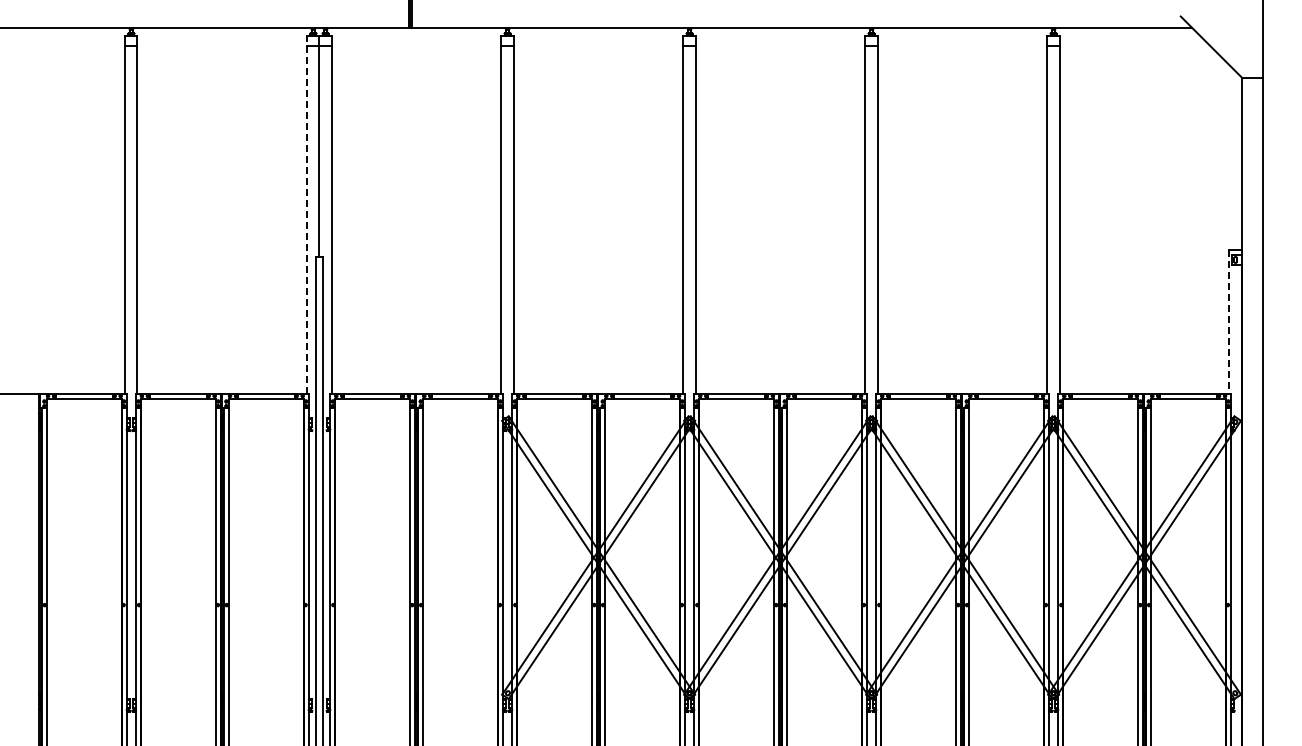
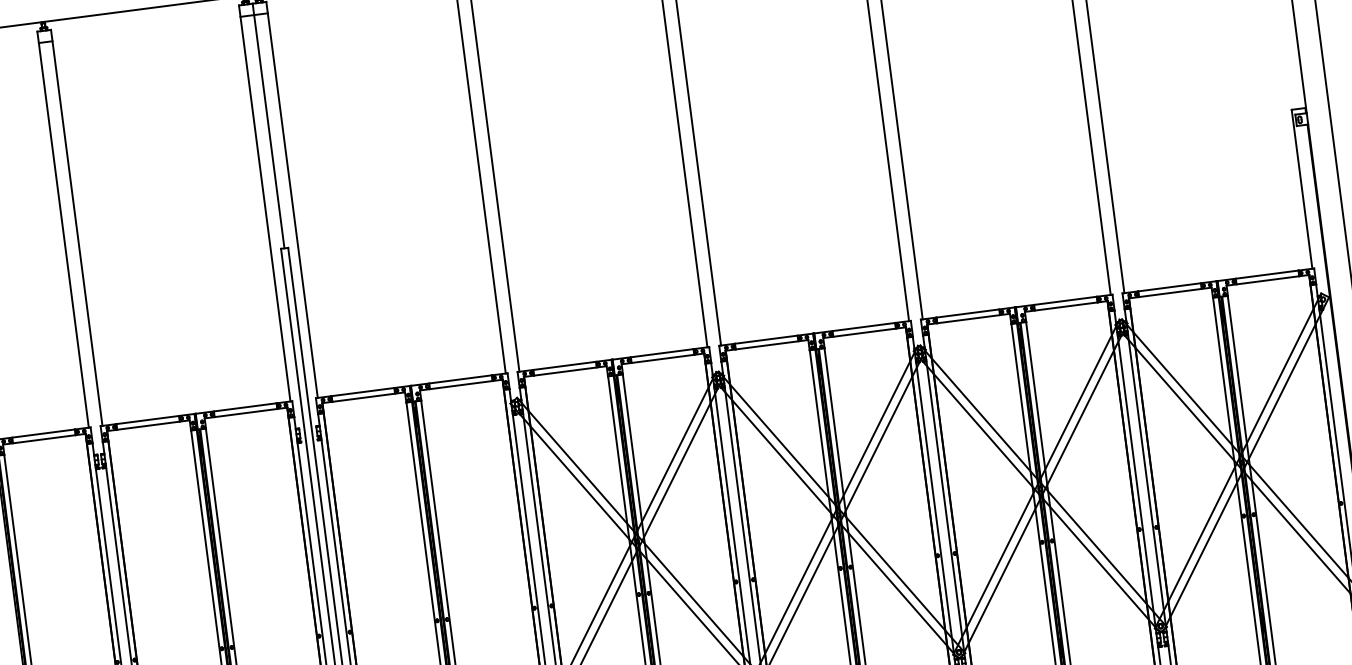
line: (307, 214) -> (265, 203), dashed -> solid
line: (1229, 321) -> (1302, 188), dashed -> solid

